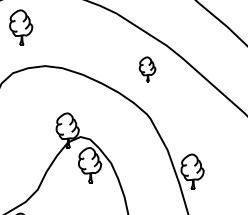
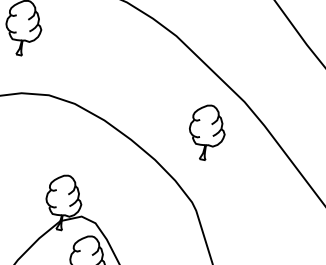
part: (147, 69) -> (206, 132), size x1.43

